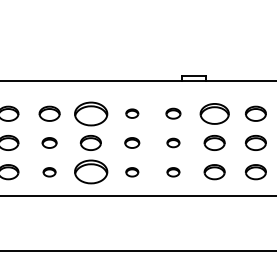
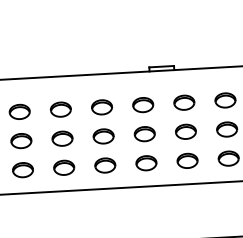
part: (90, 113) -> (60, 109), size x0.62
part: (132, 113) -> (102, 107), size x1.67
part: (173, 113) -> (143, 104), size x1.43
part: (214, 113) -> (184, 102), size x0.71
part: (49, 142) -> (21, 140), size x1.43
part: (132, 142) -> (103, 135), size x1.43
part: (173, 142) -> (144, 133), size x1.67
part: (49, 172) -> (22, 170), size x1.67
part: (90, 172) -> (63, 168), size x0.62
part: (132, 172) -> (105, 165), size x1.67
part: (173, 172) -> (146, 163), size x1.67

